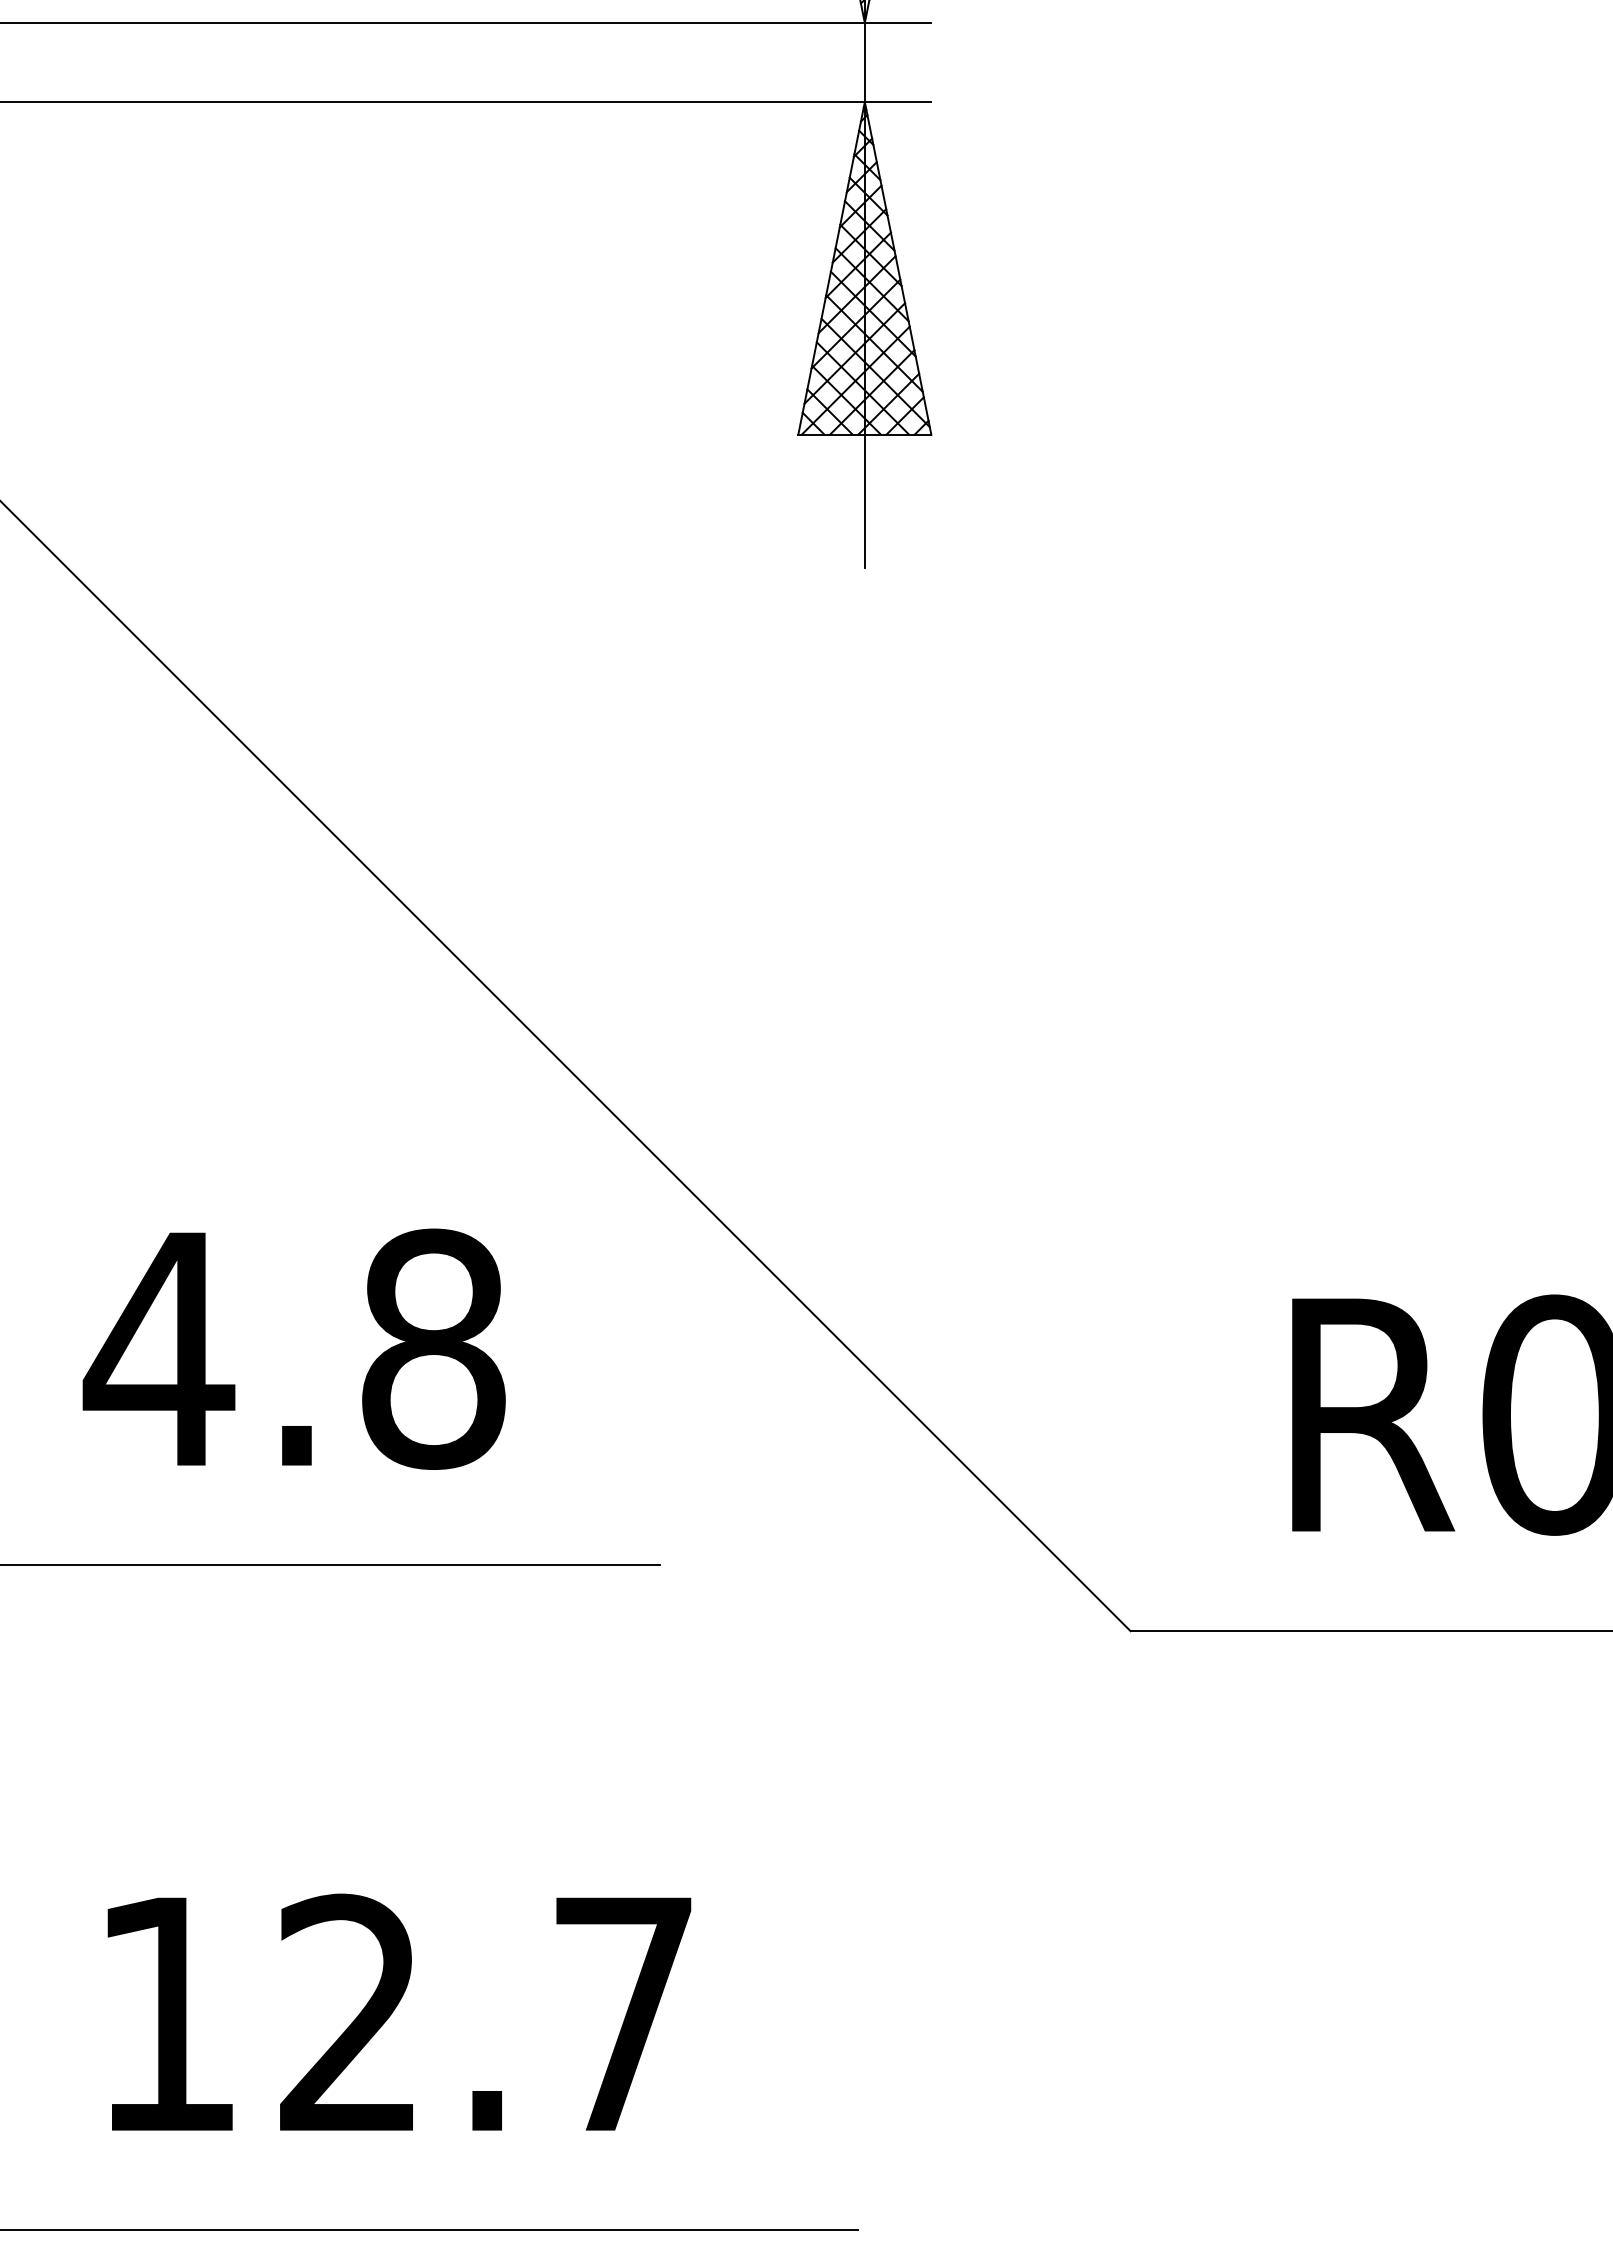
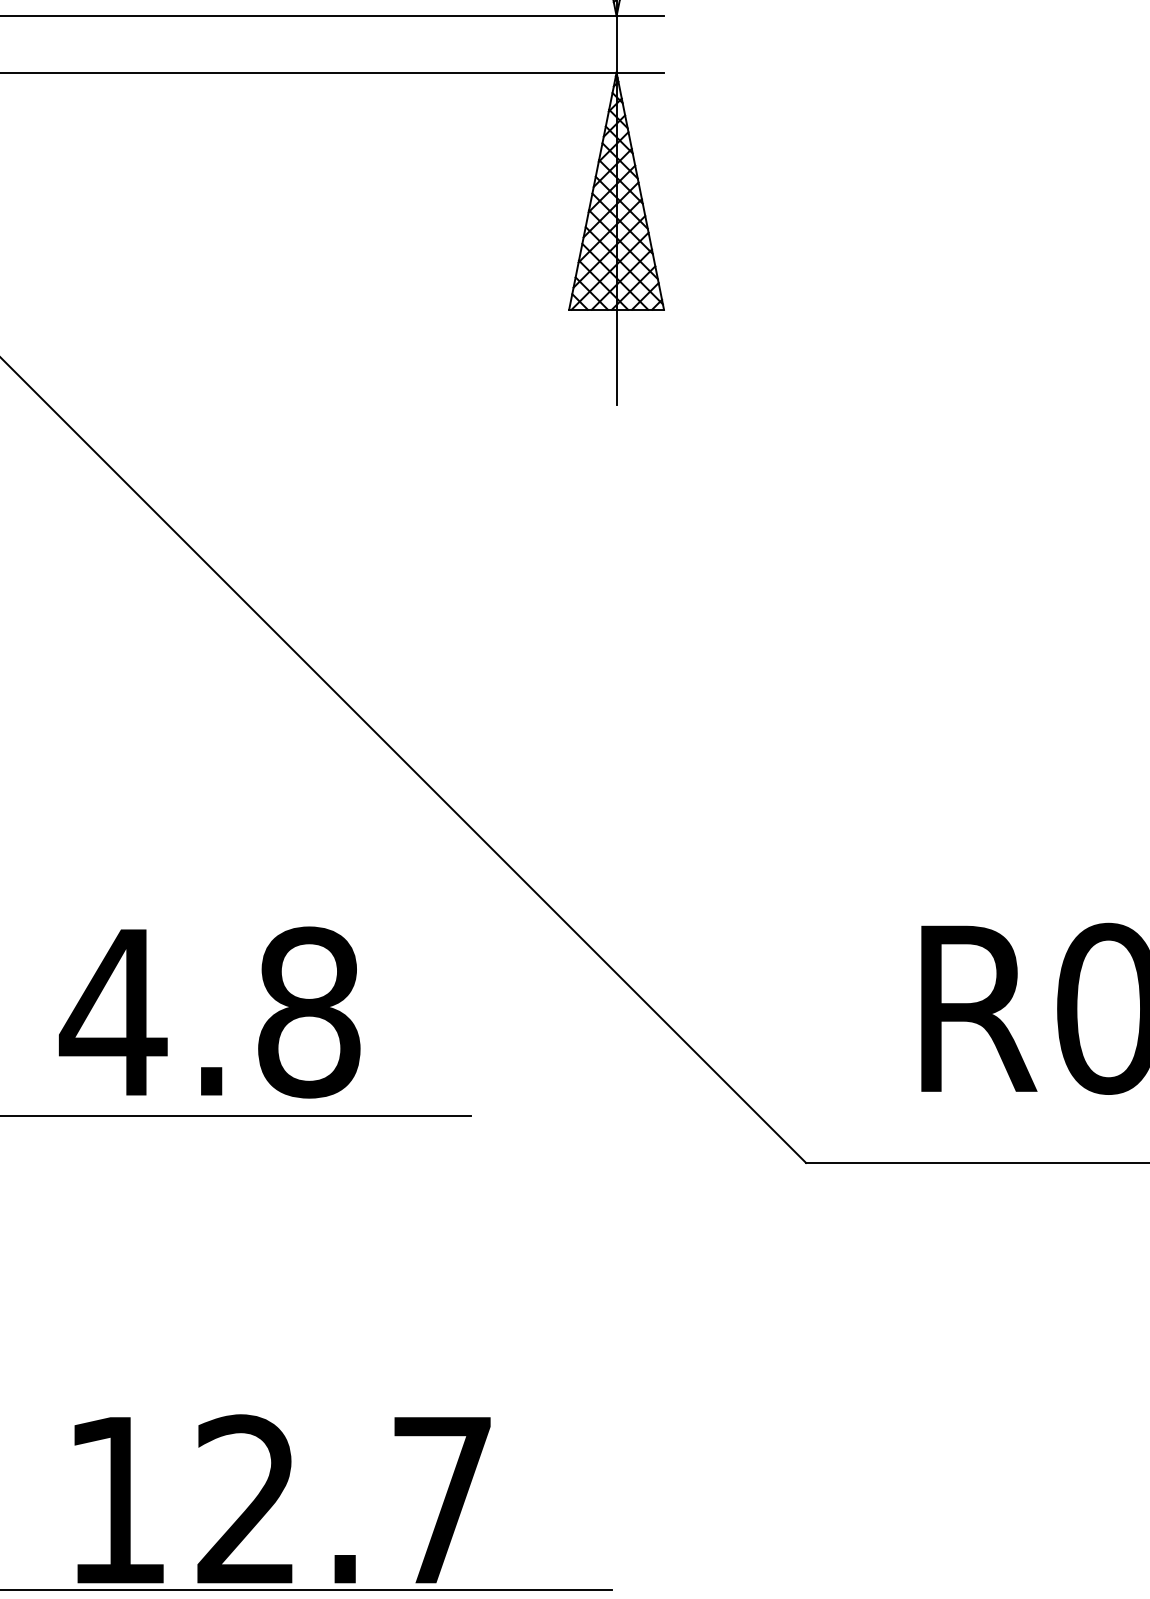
text: (293, 1348) -> (209, 1012), moved
text: (399, 2011) -> (282, 1498), moved

